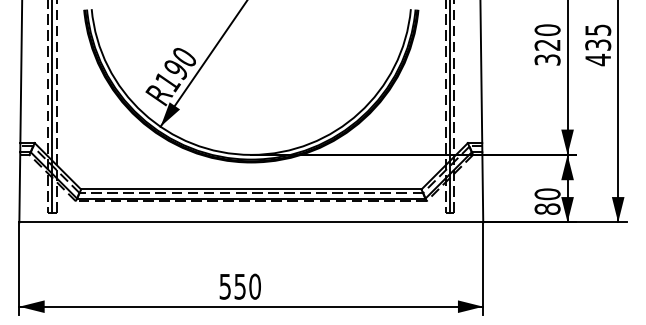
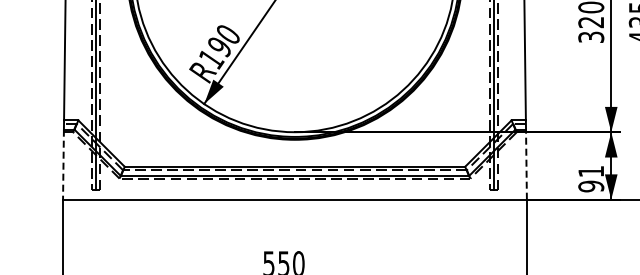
line: (482, 186) -> (526, 163), solid -> dashed
line: (19, 187) -> (63, 164), solid -> dashed
text: (547, 201) -> (591, 178), 80 -> 91

